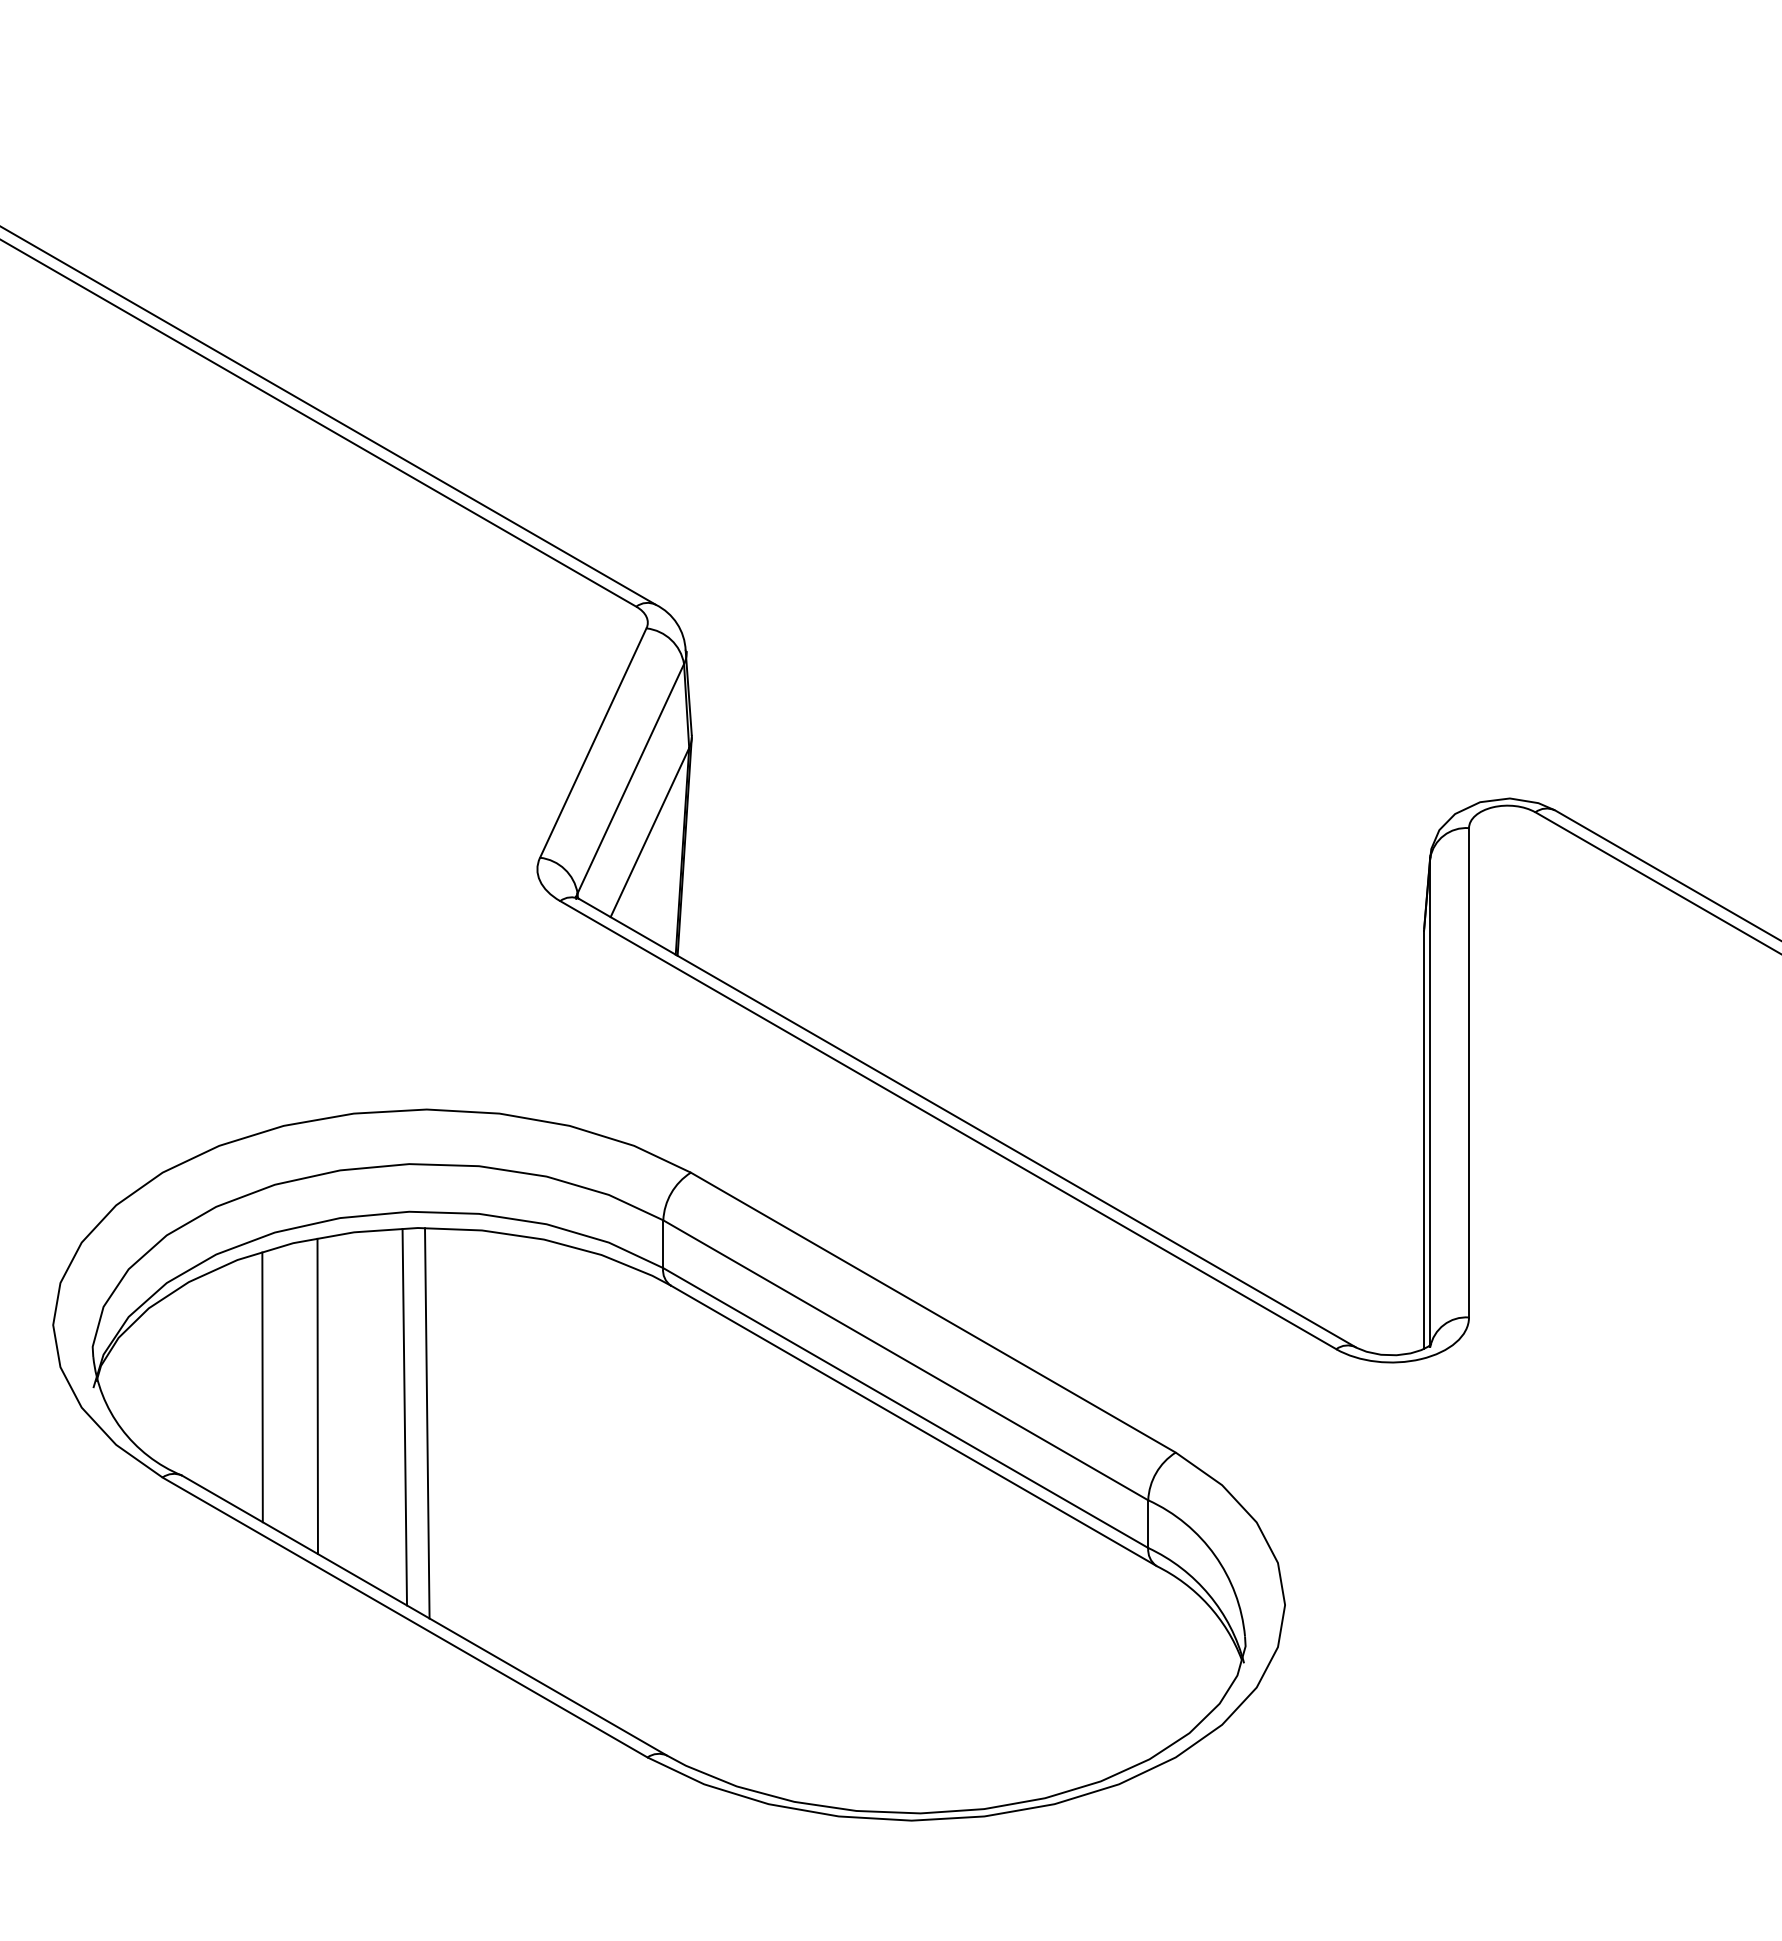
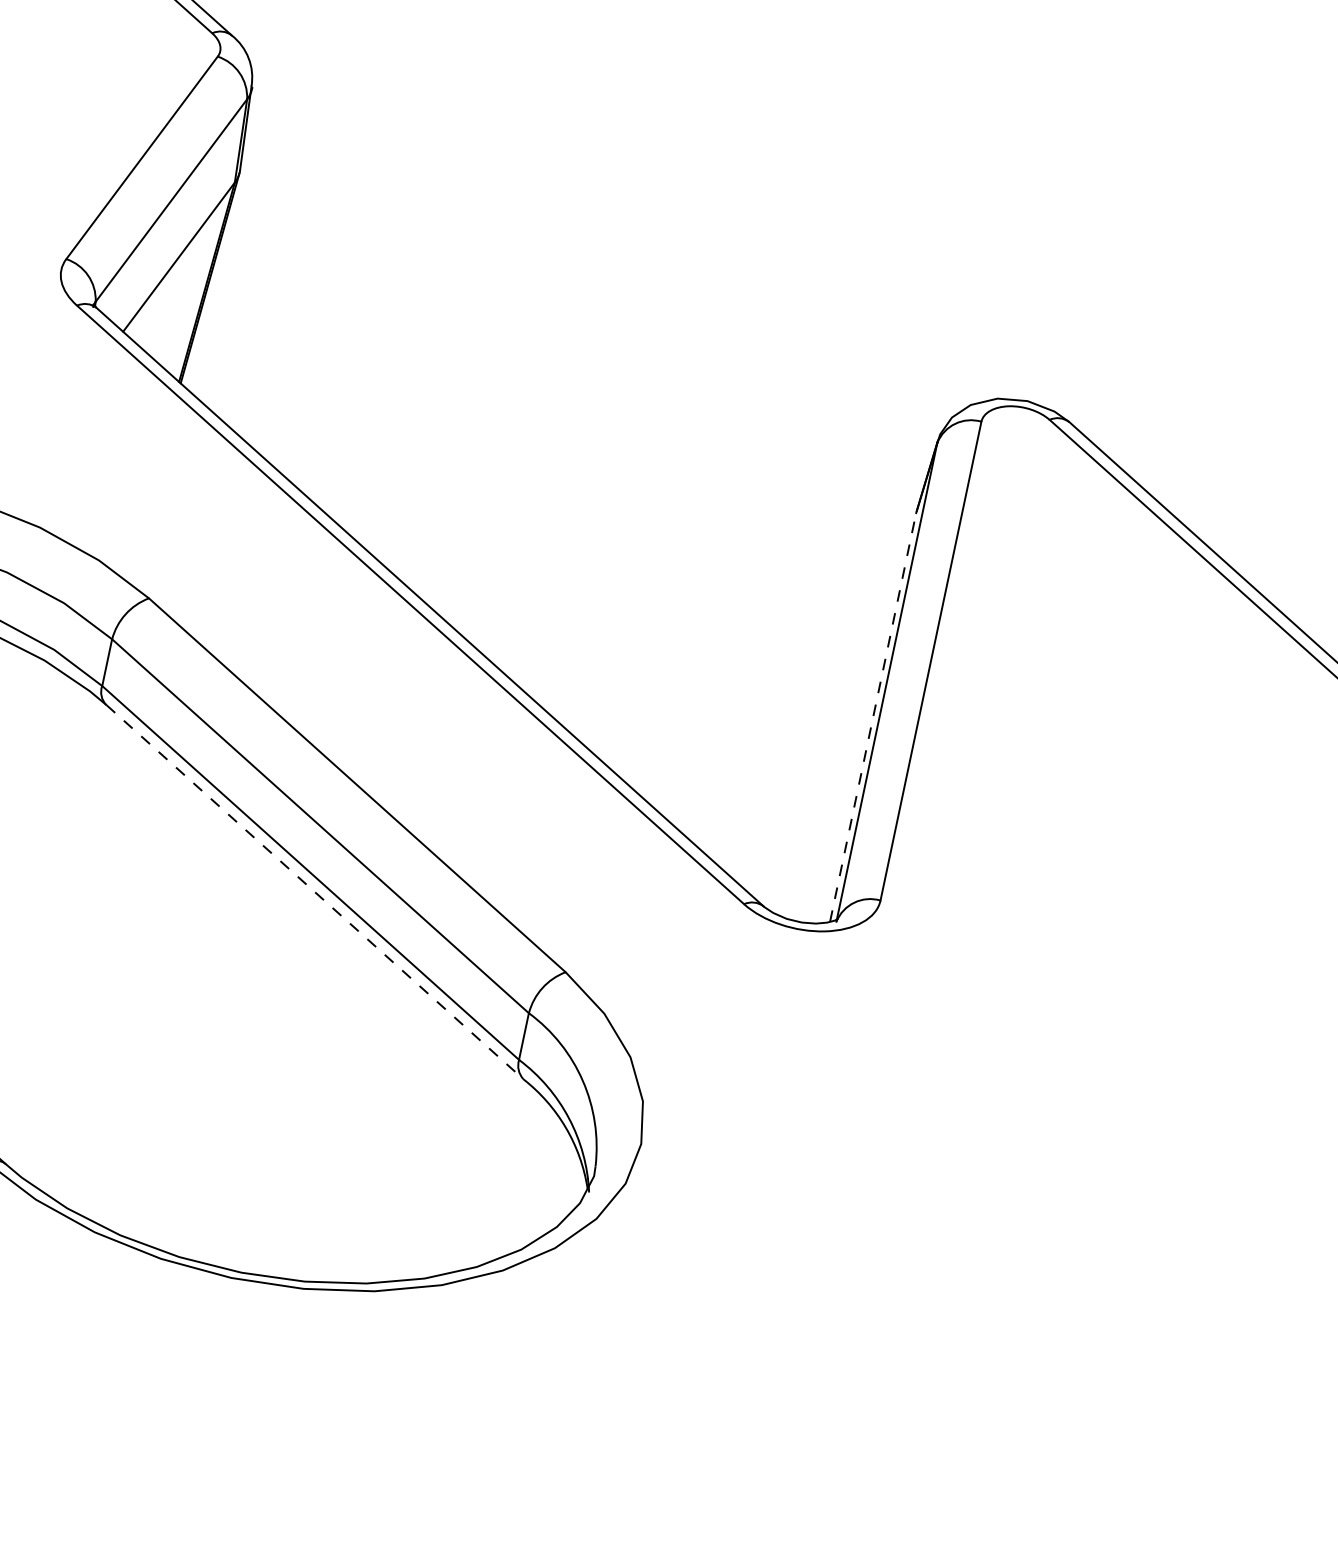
line: (1424, 1139) -> (873, 717), solid -> dashed
line: (913, 1425) -> (314, 891), solid -> dashed

